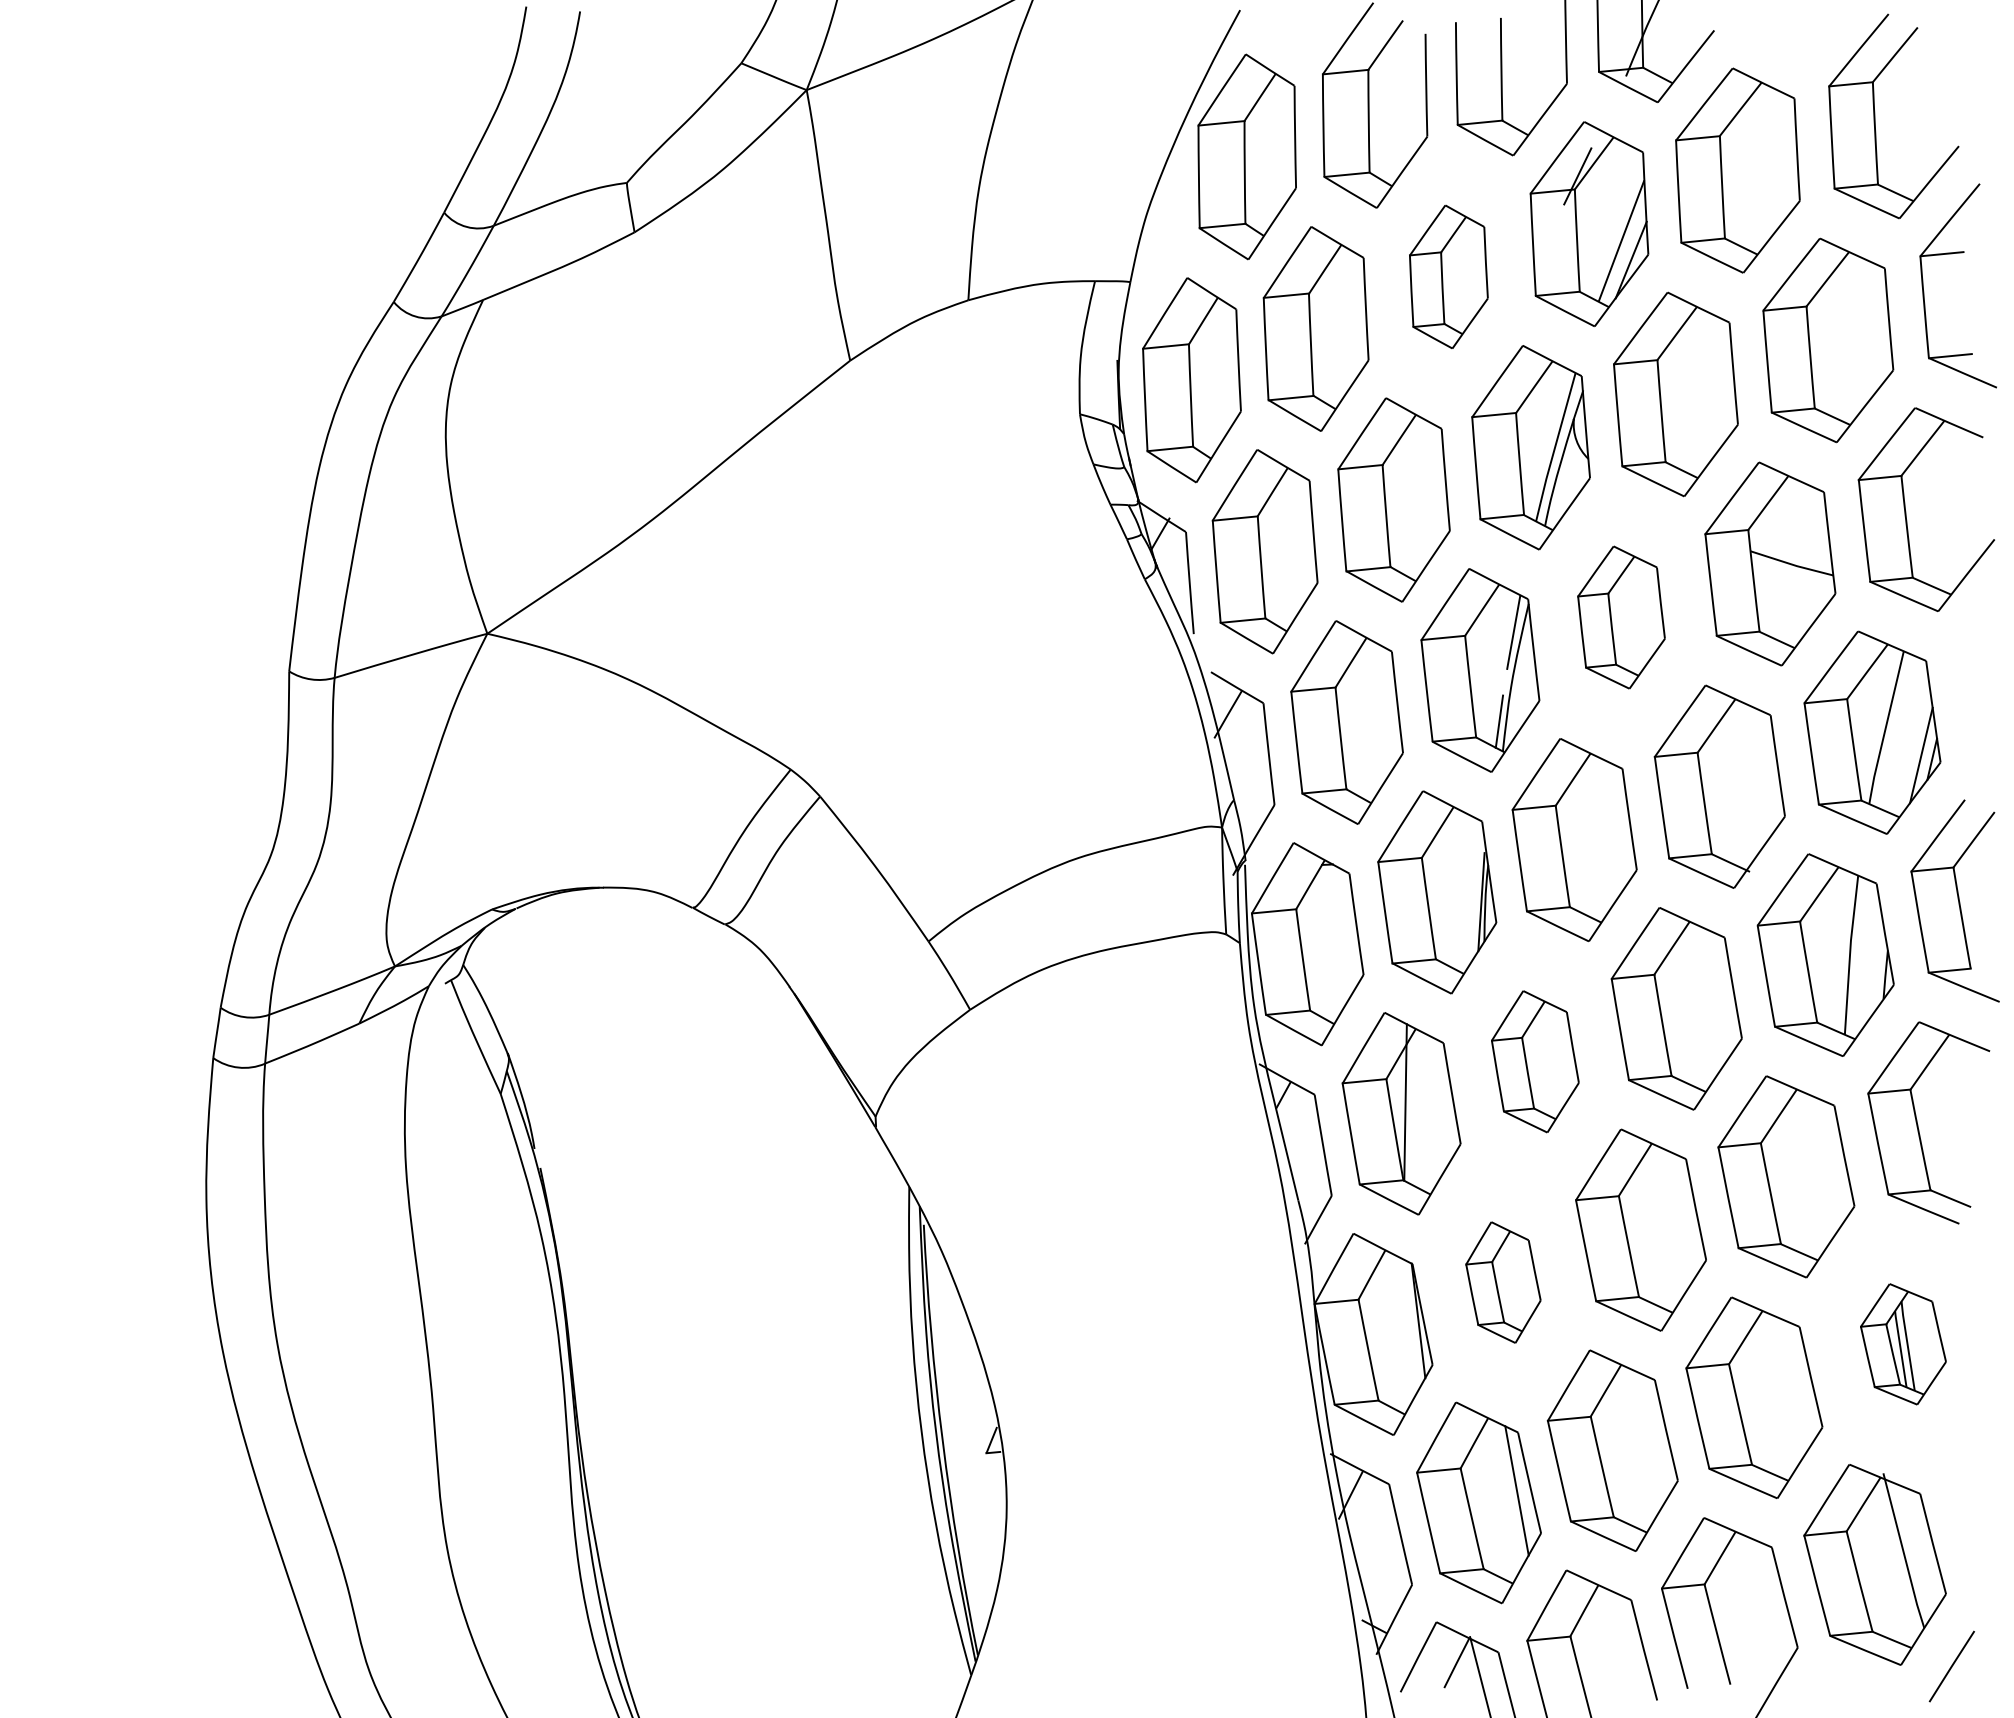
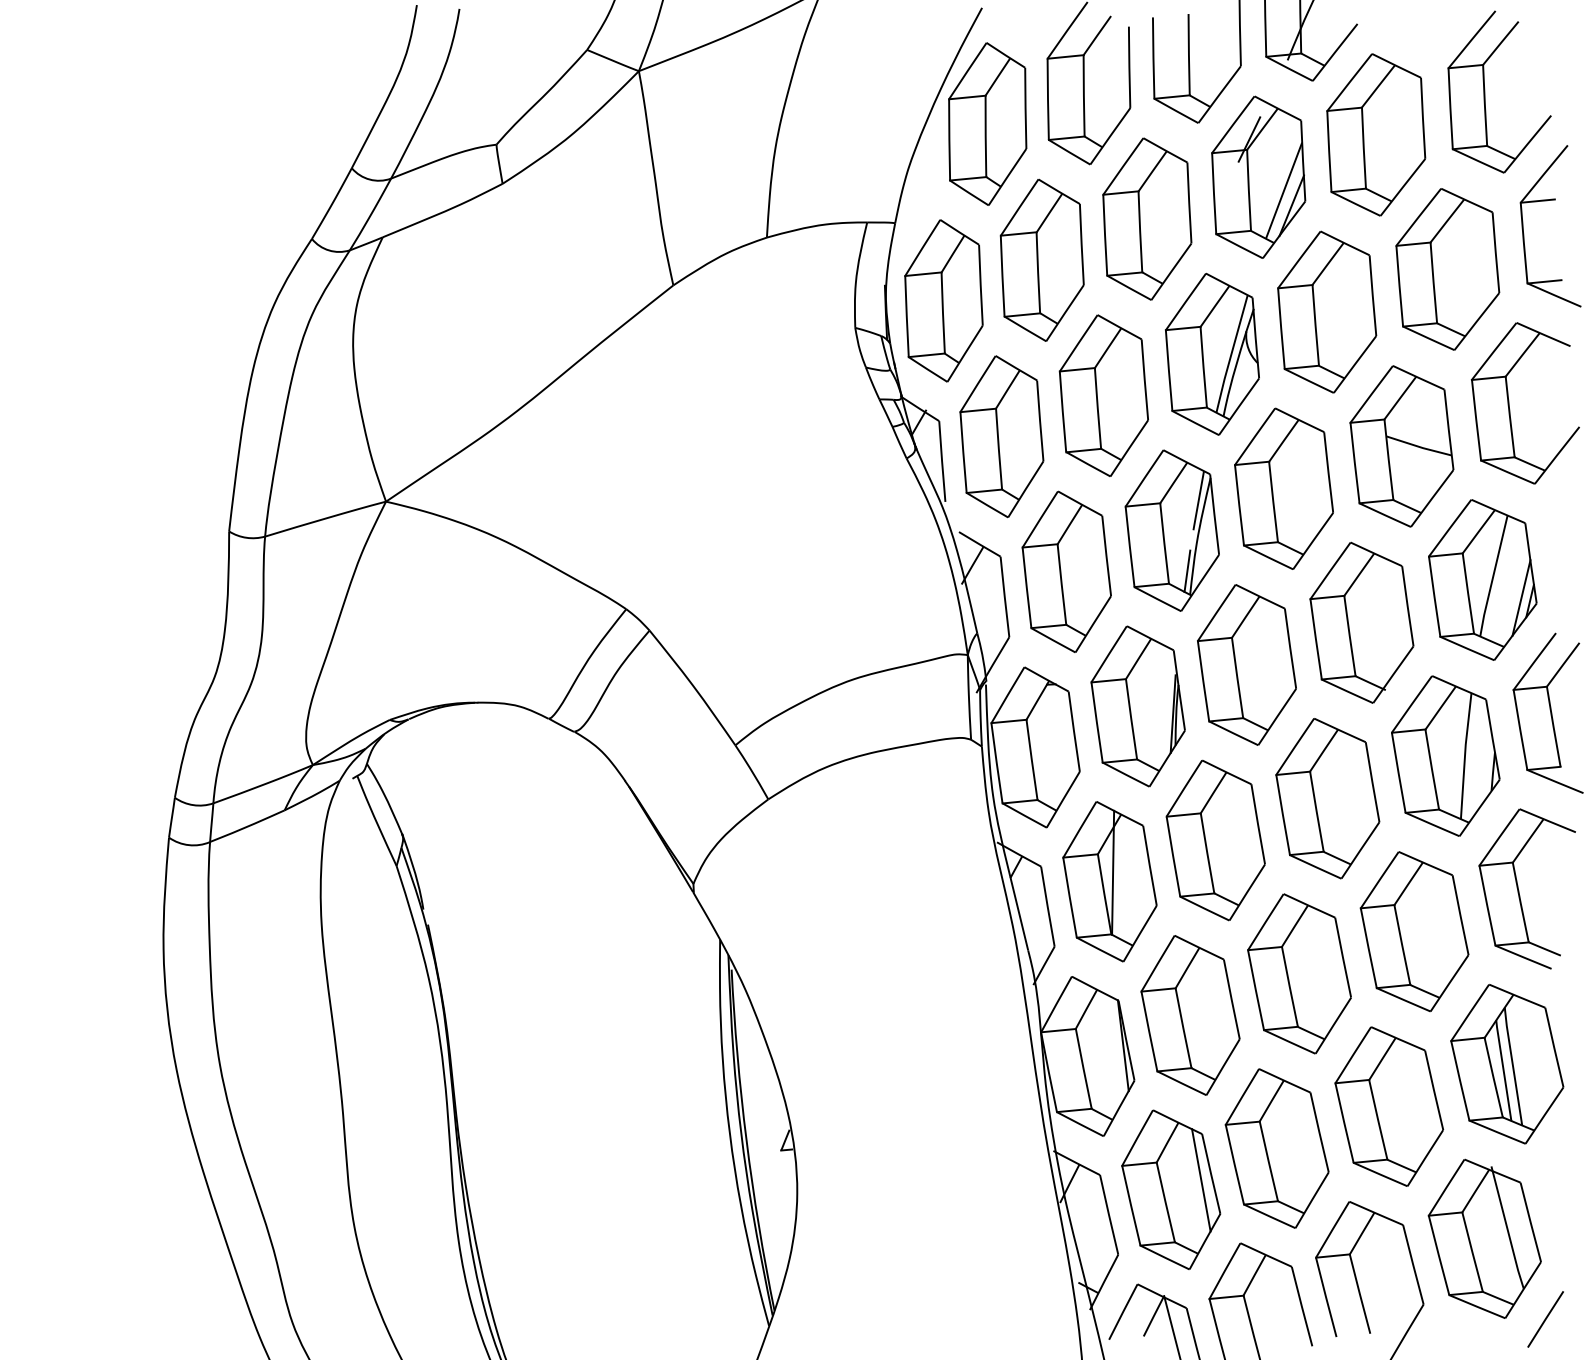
part: (1448, 276) -> (1147, 218), size x1.43
part: (1621, 617) -> (1284, 488), size x1.43
part: (1535, 1061) -> (1215, 840), size x1.43
part: (1503, 1282) -> (1190, 1015), size x1.67
part: (1903, 1344) -> (1507, 1064), size x1.67

